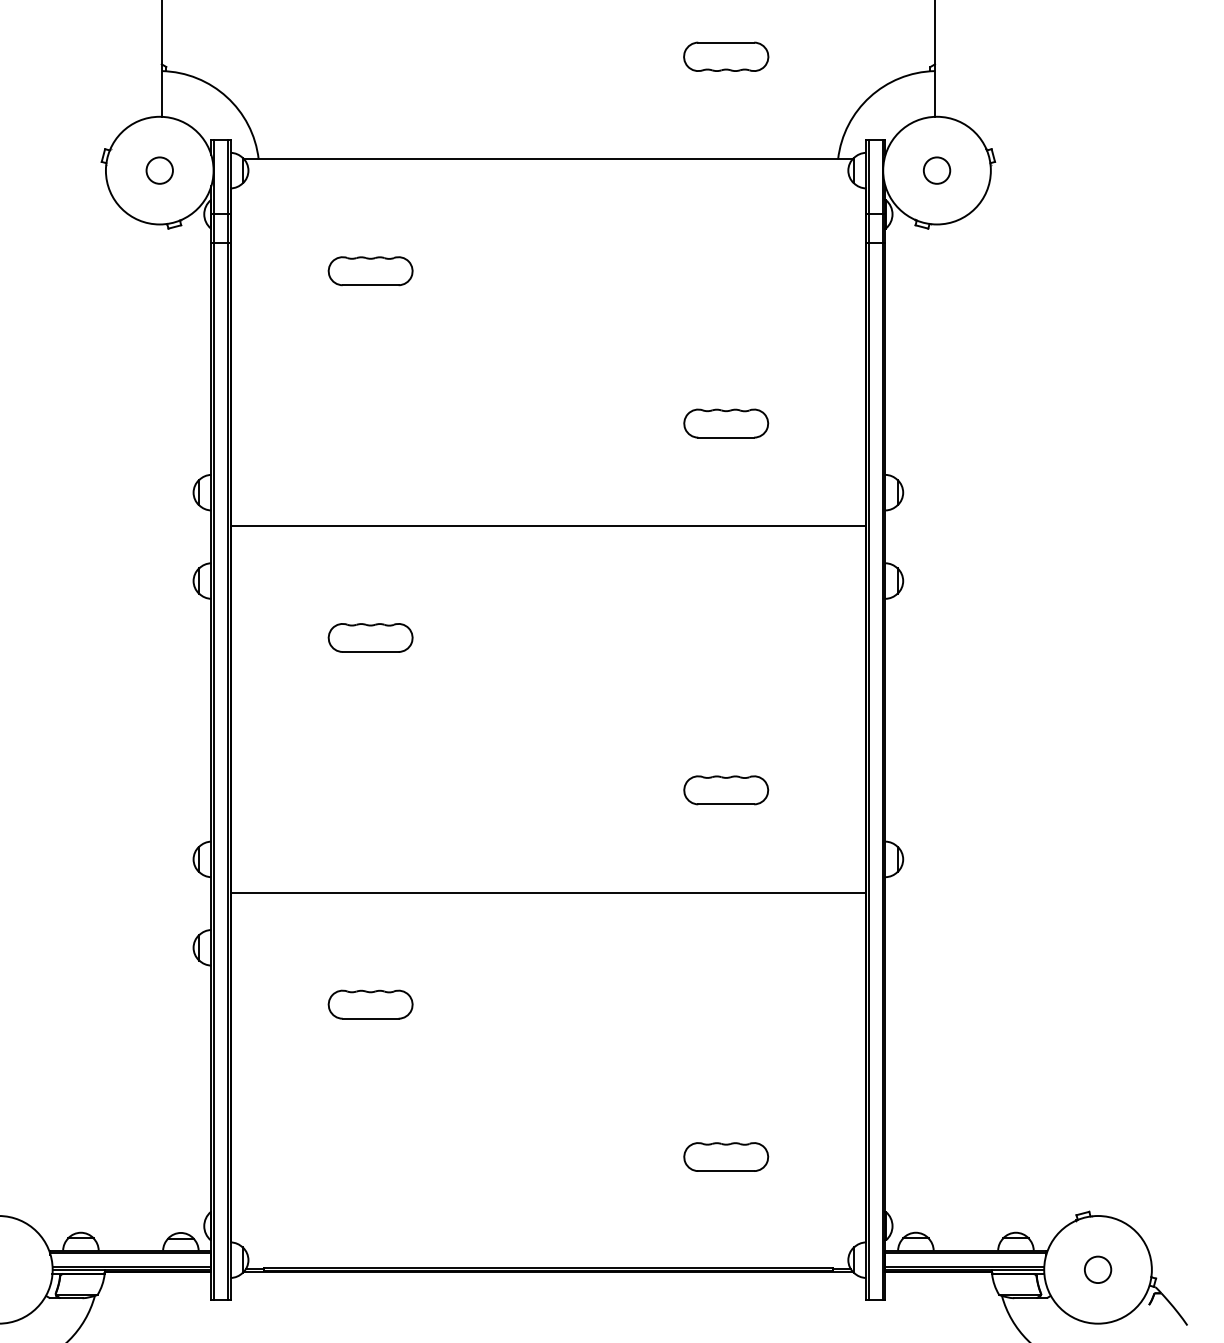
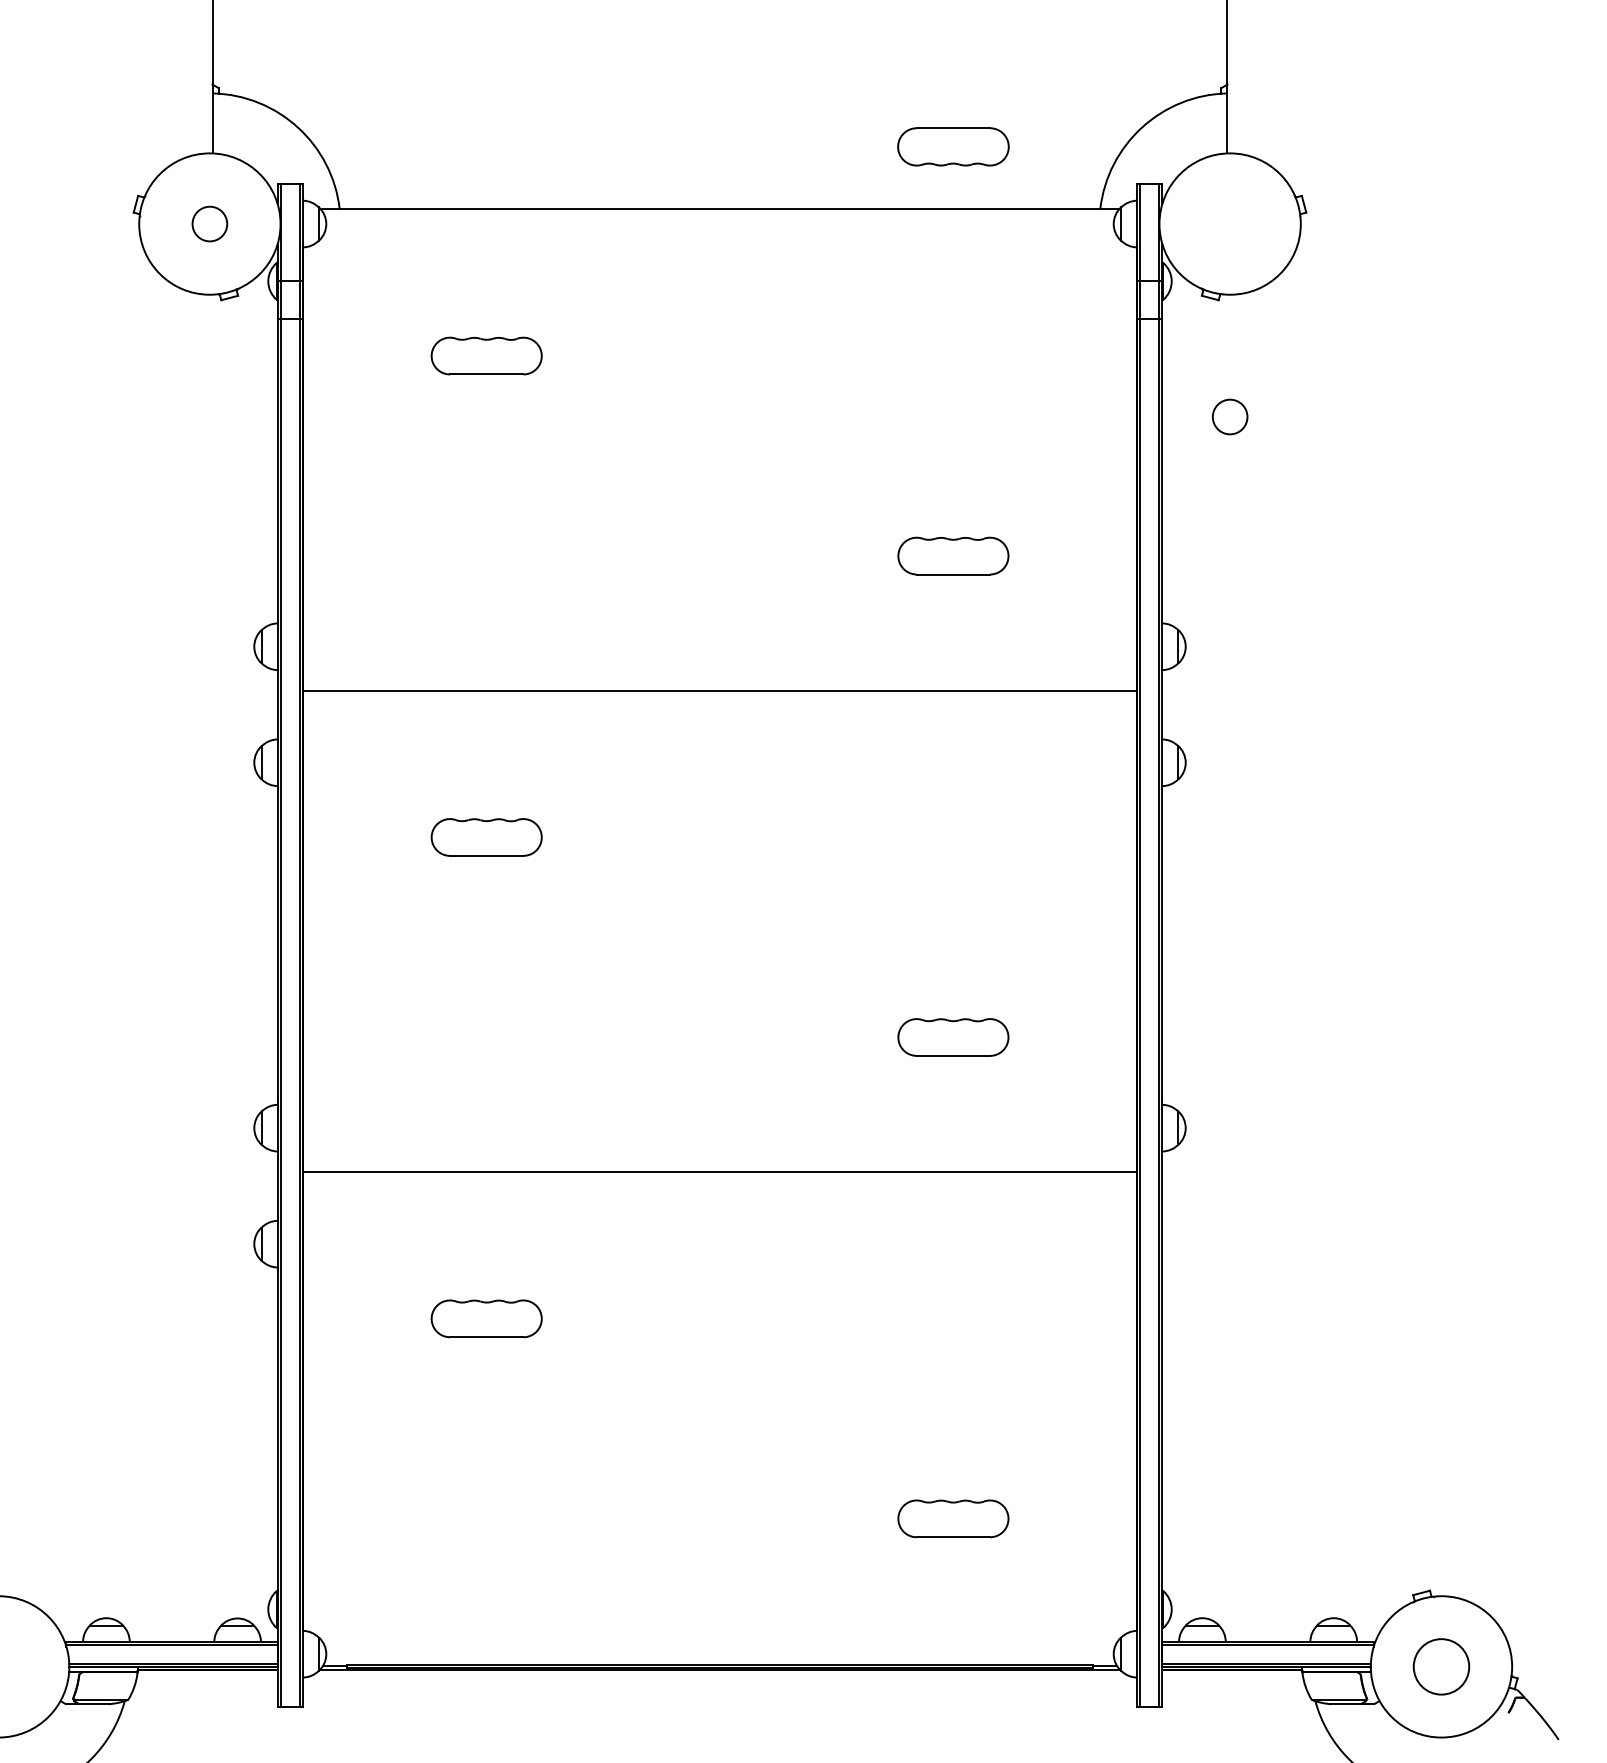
part: (726, 56) -> (953, 146), moved
circle: (937, 170) -> (1230, 416), moved
circle: (1097, 1269) -> (1440, 1666), size x1.6

